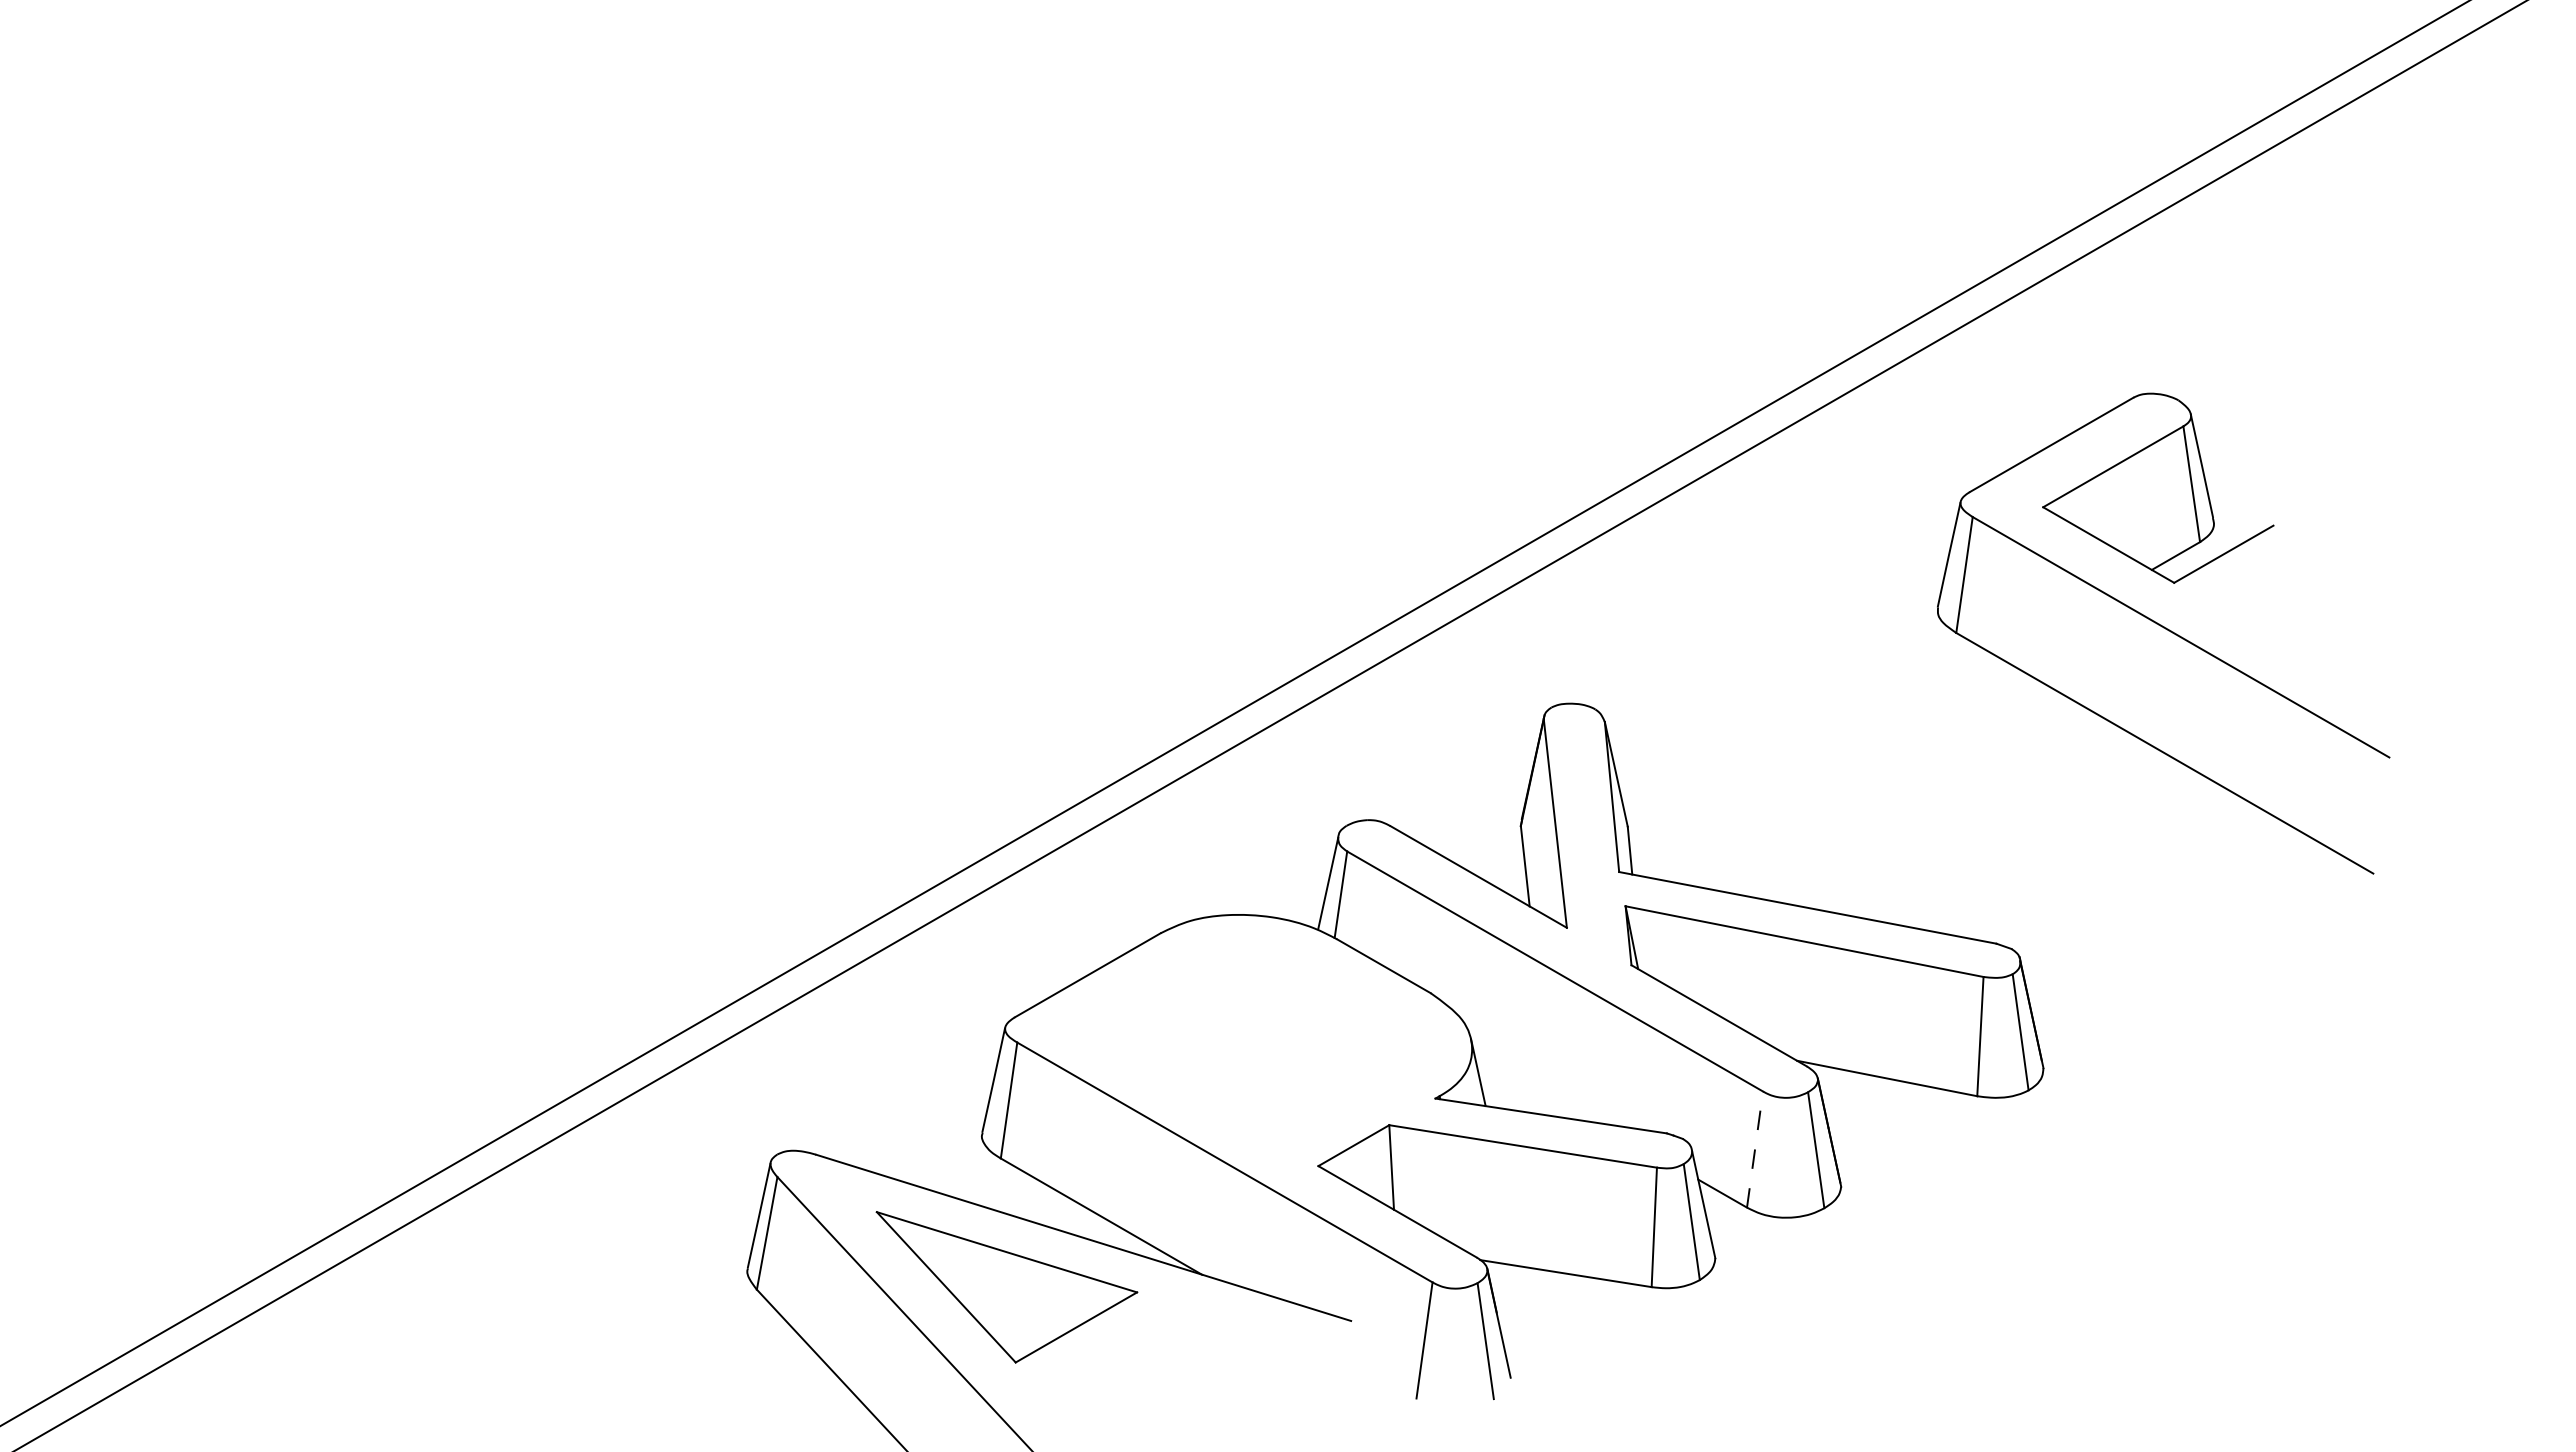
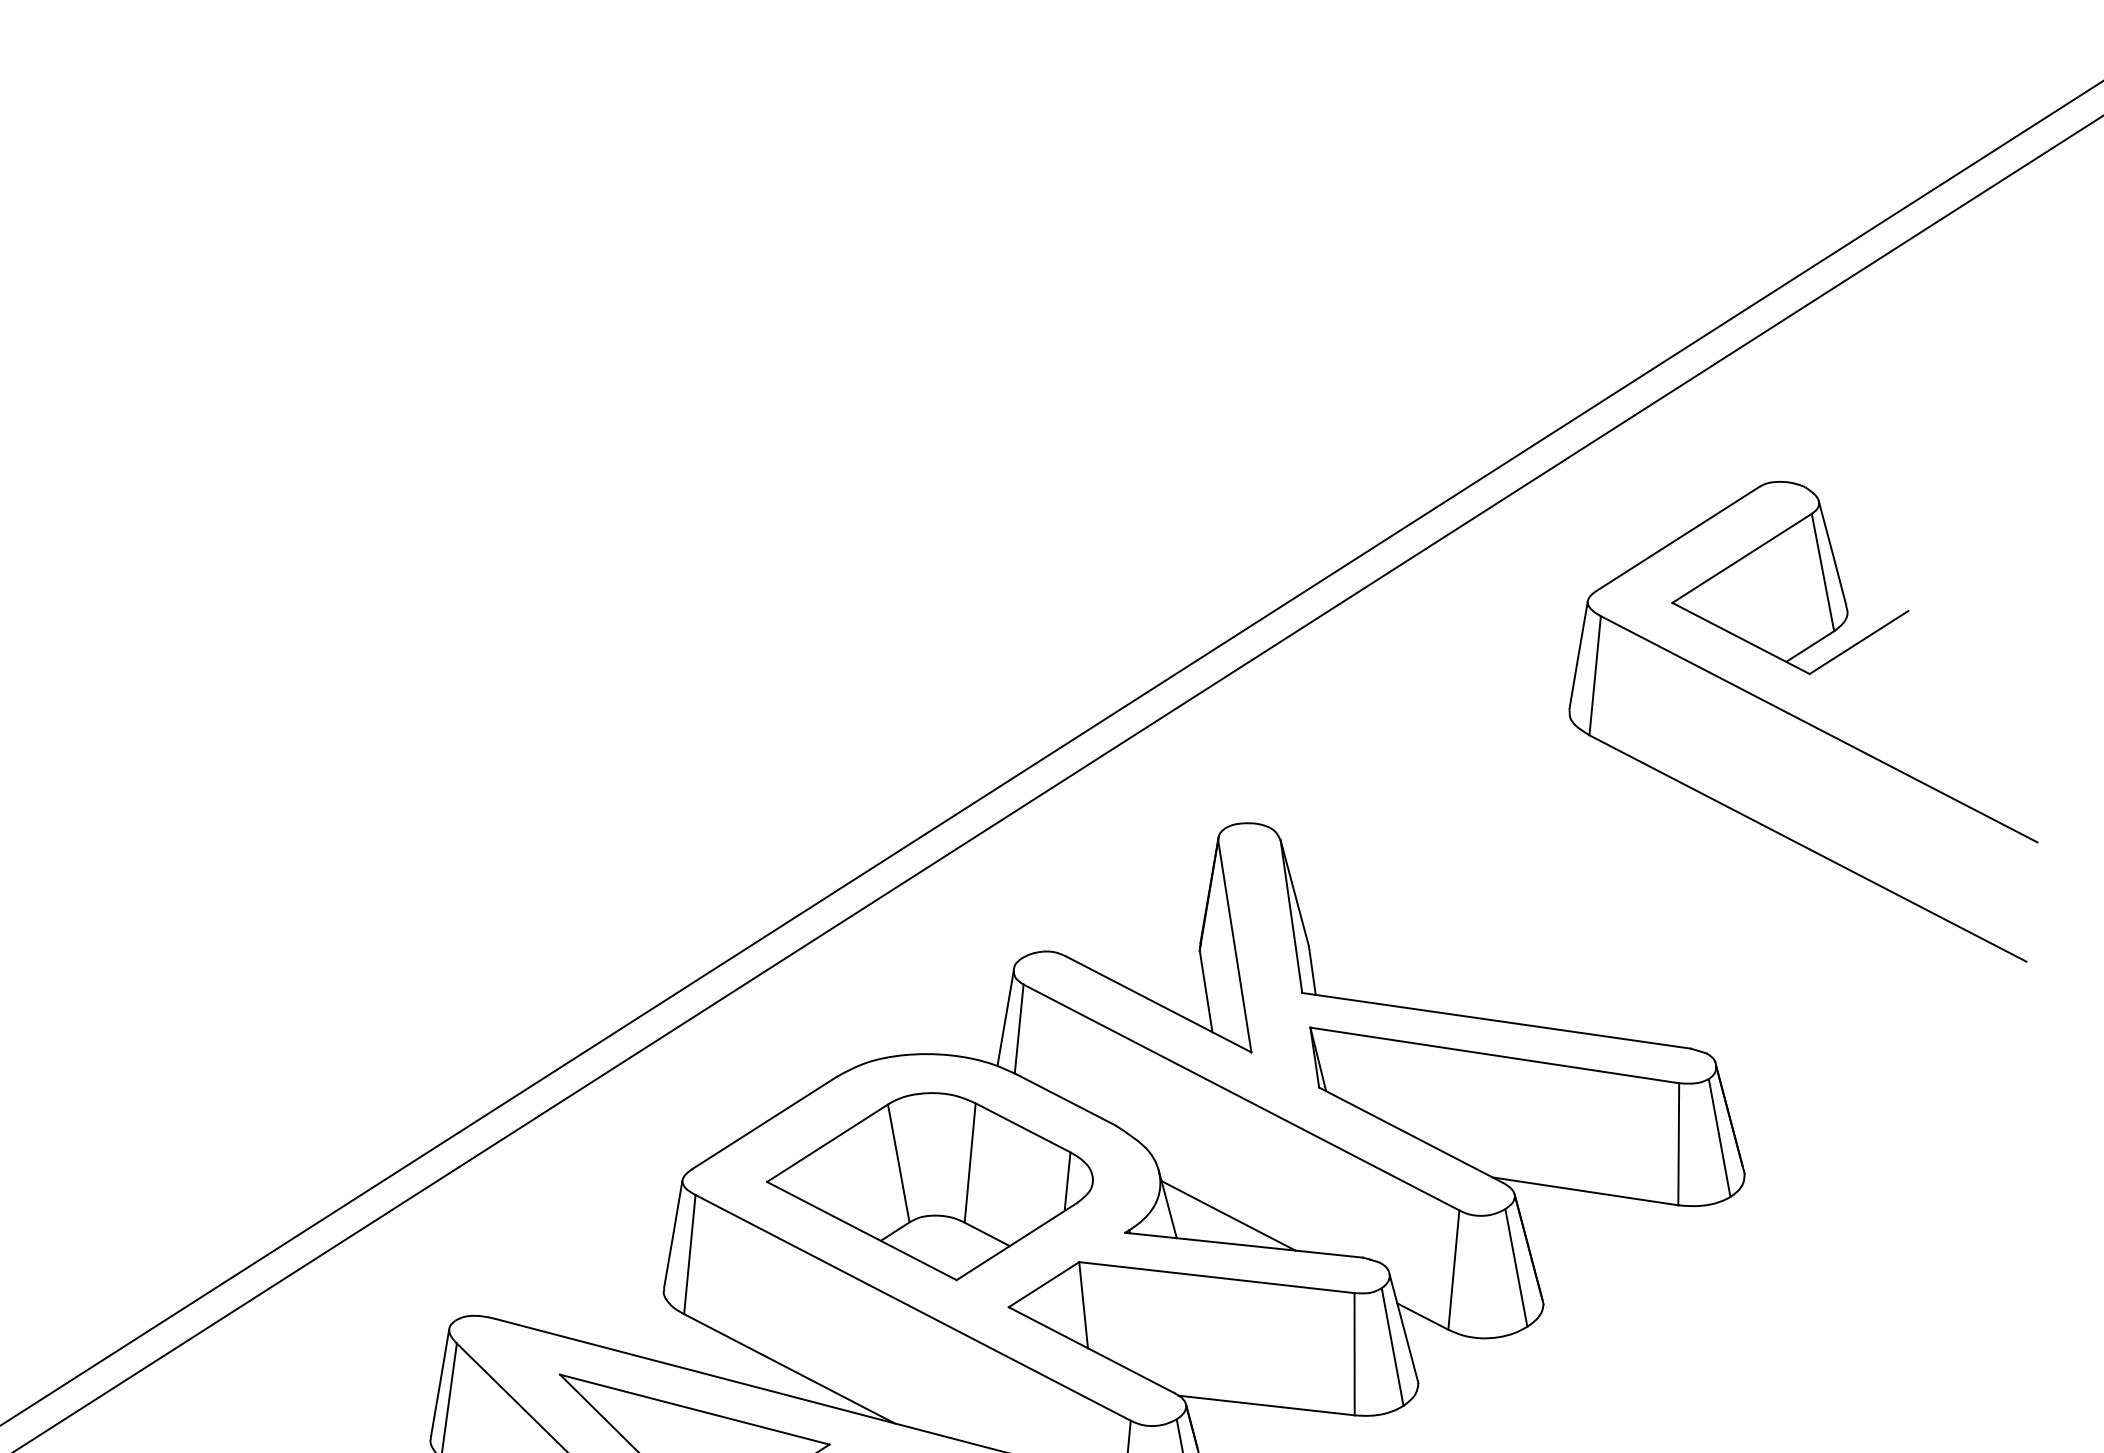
part: (2163, 633) -> (1801, 726), moved
part: (1246, 1045) -> (929, 1187), added
line: (1537, 1086) -> (1228, 1215), added
line: (1755, 1149) -> (1454, 1269), dashed -> solid

